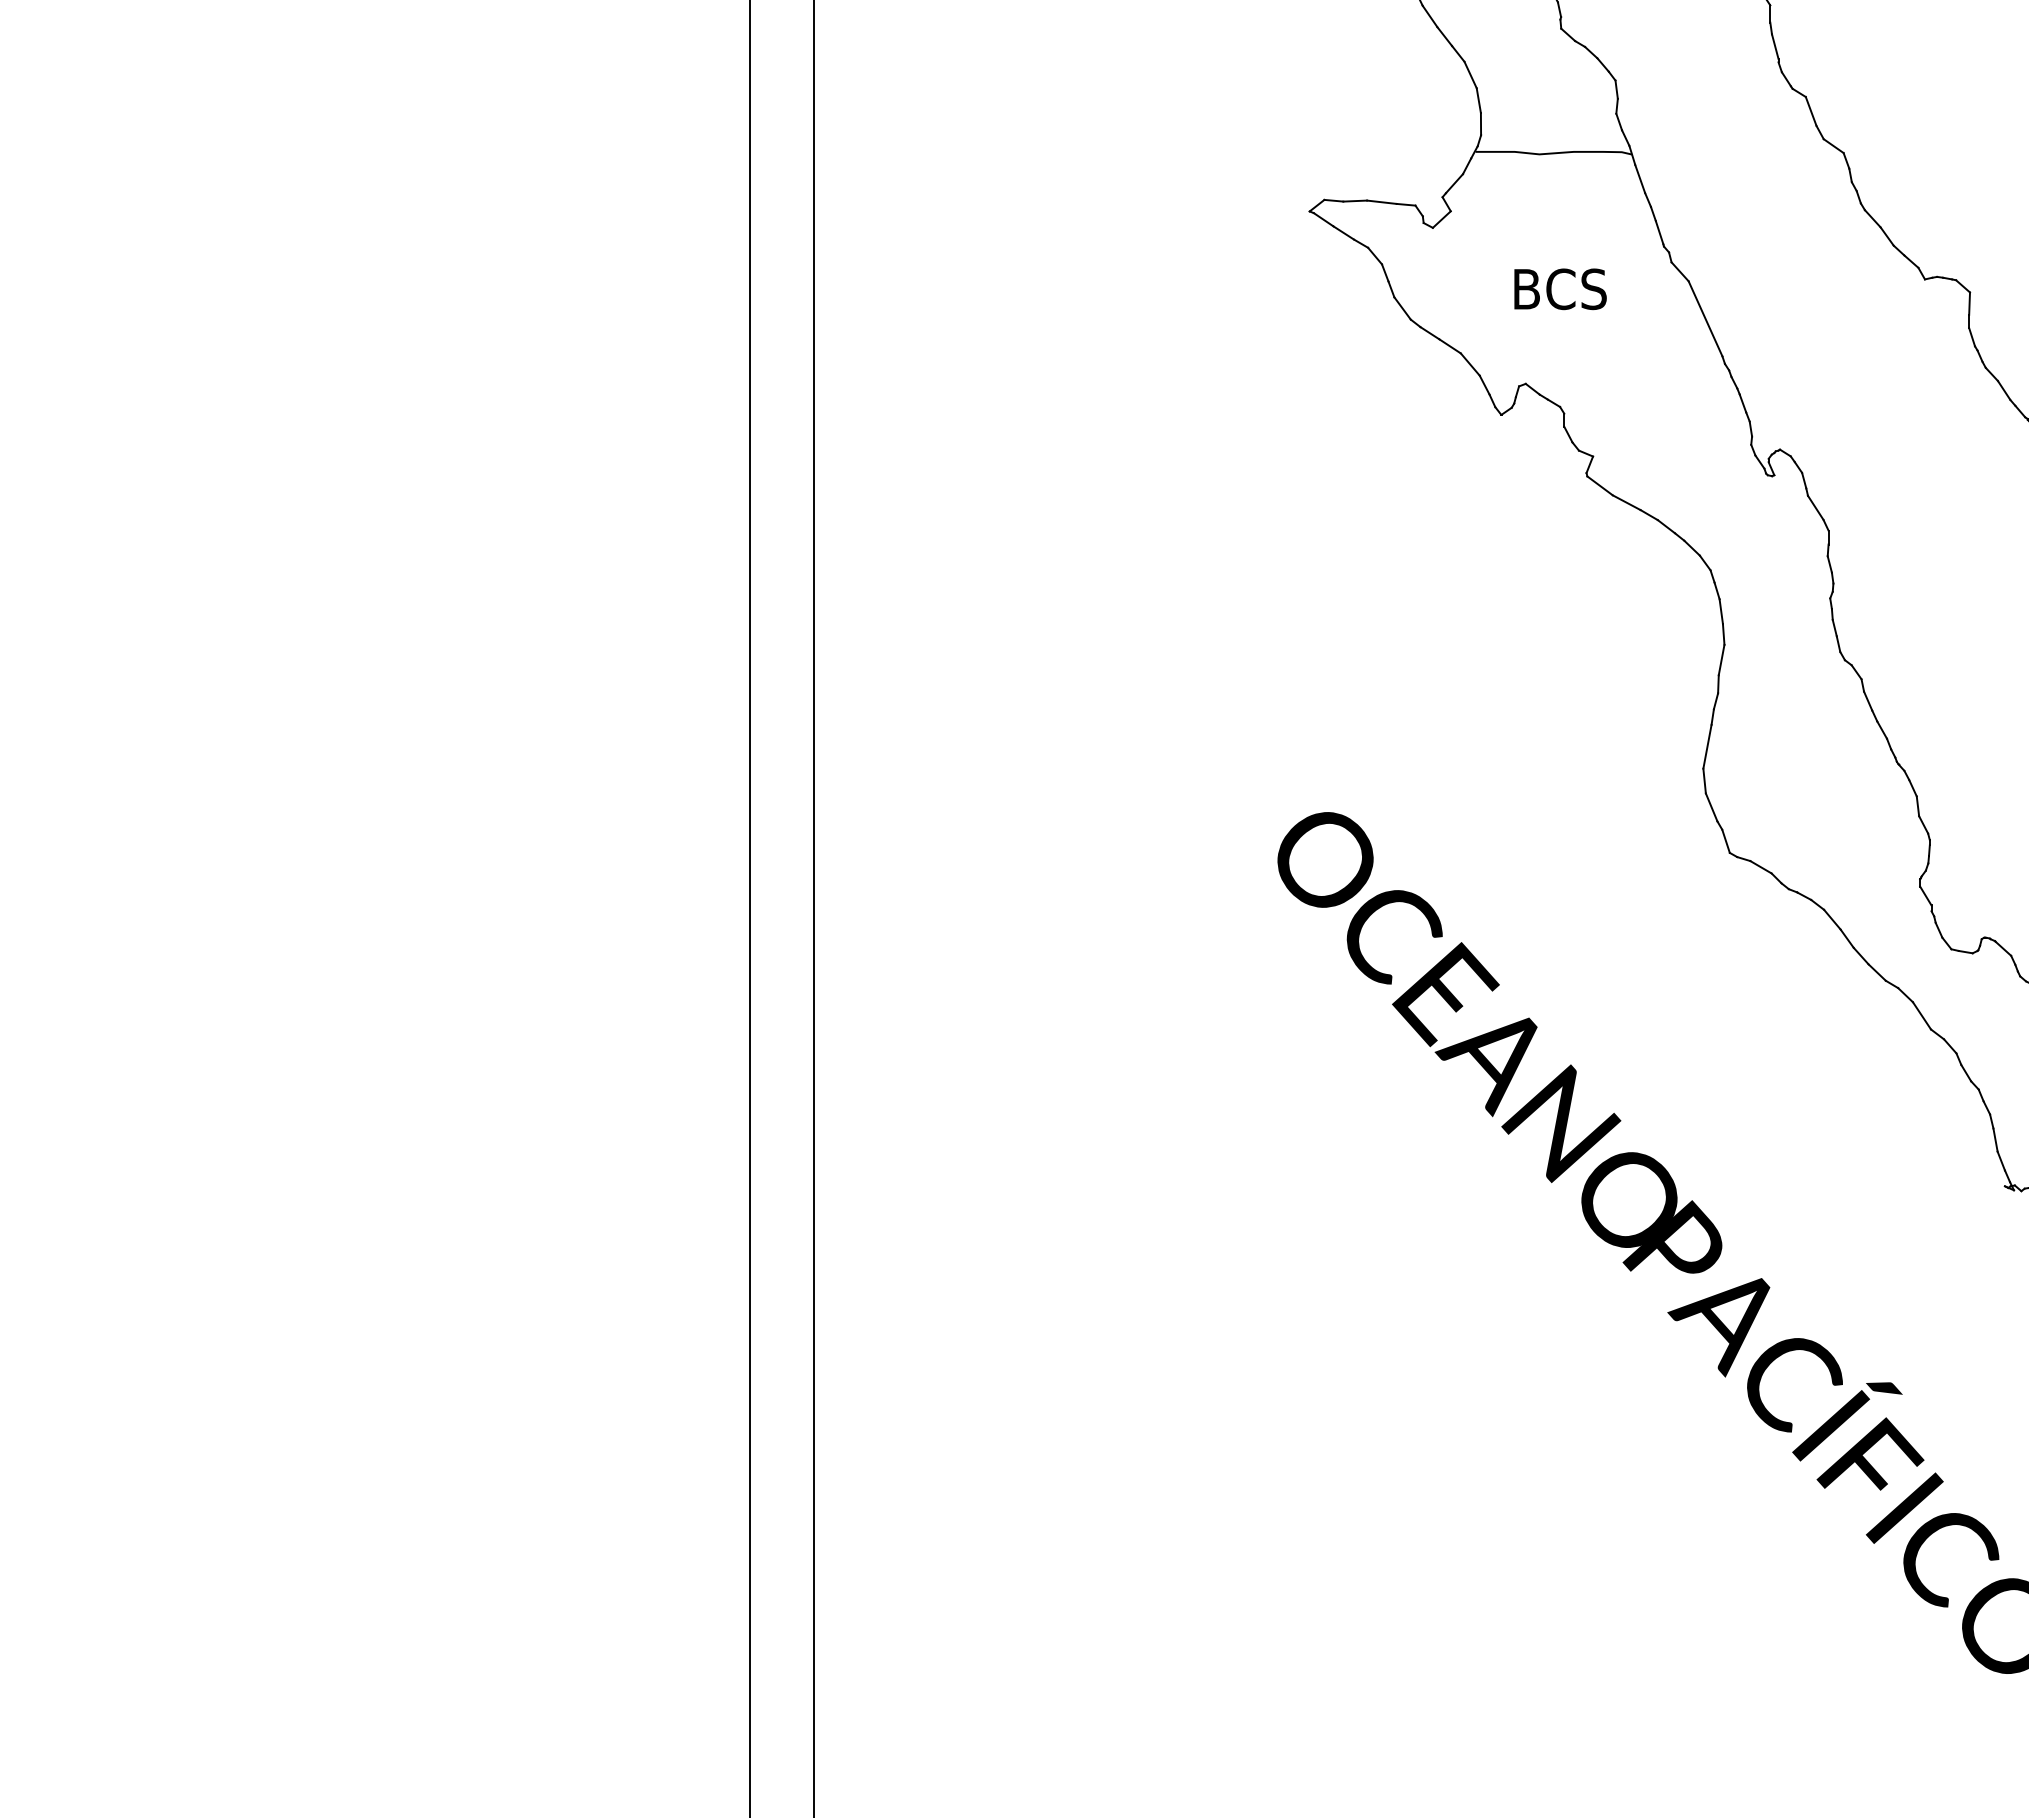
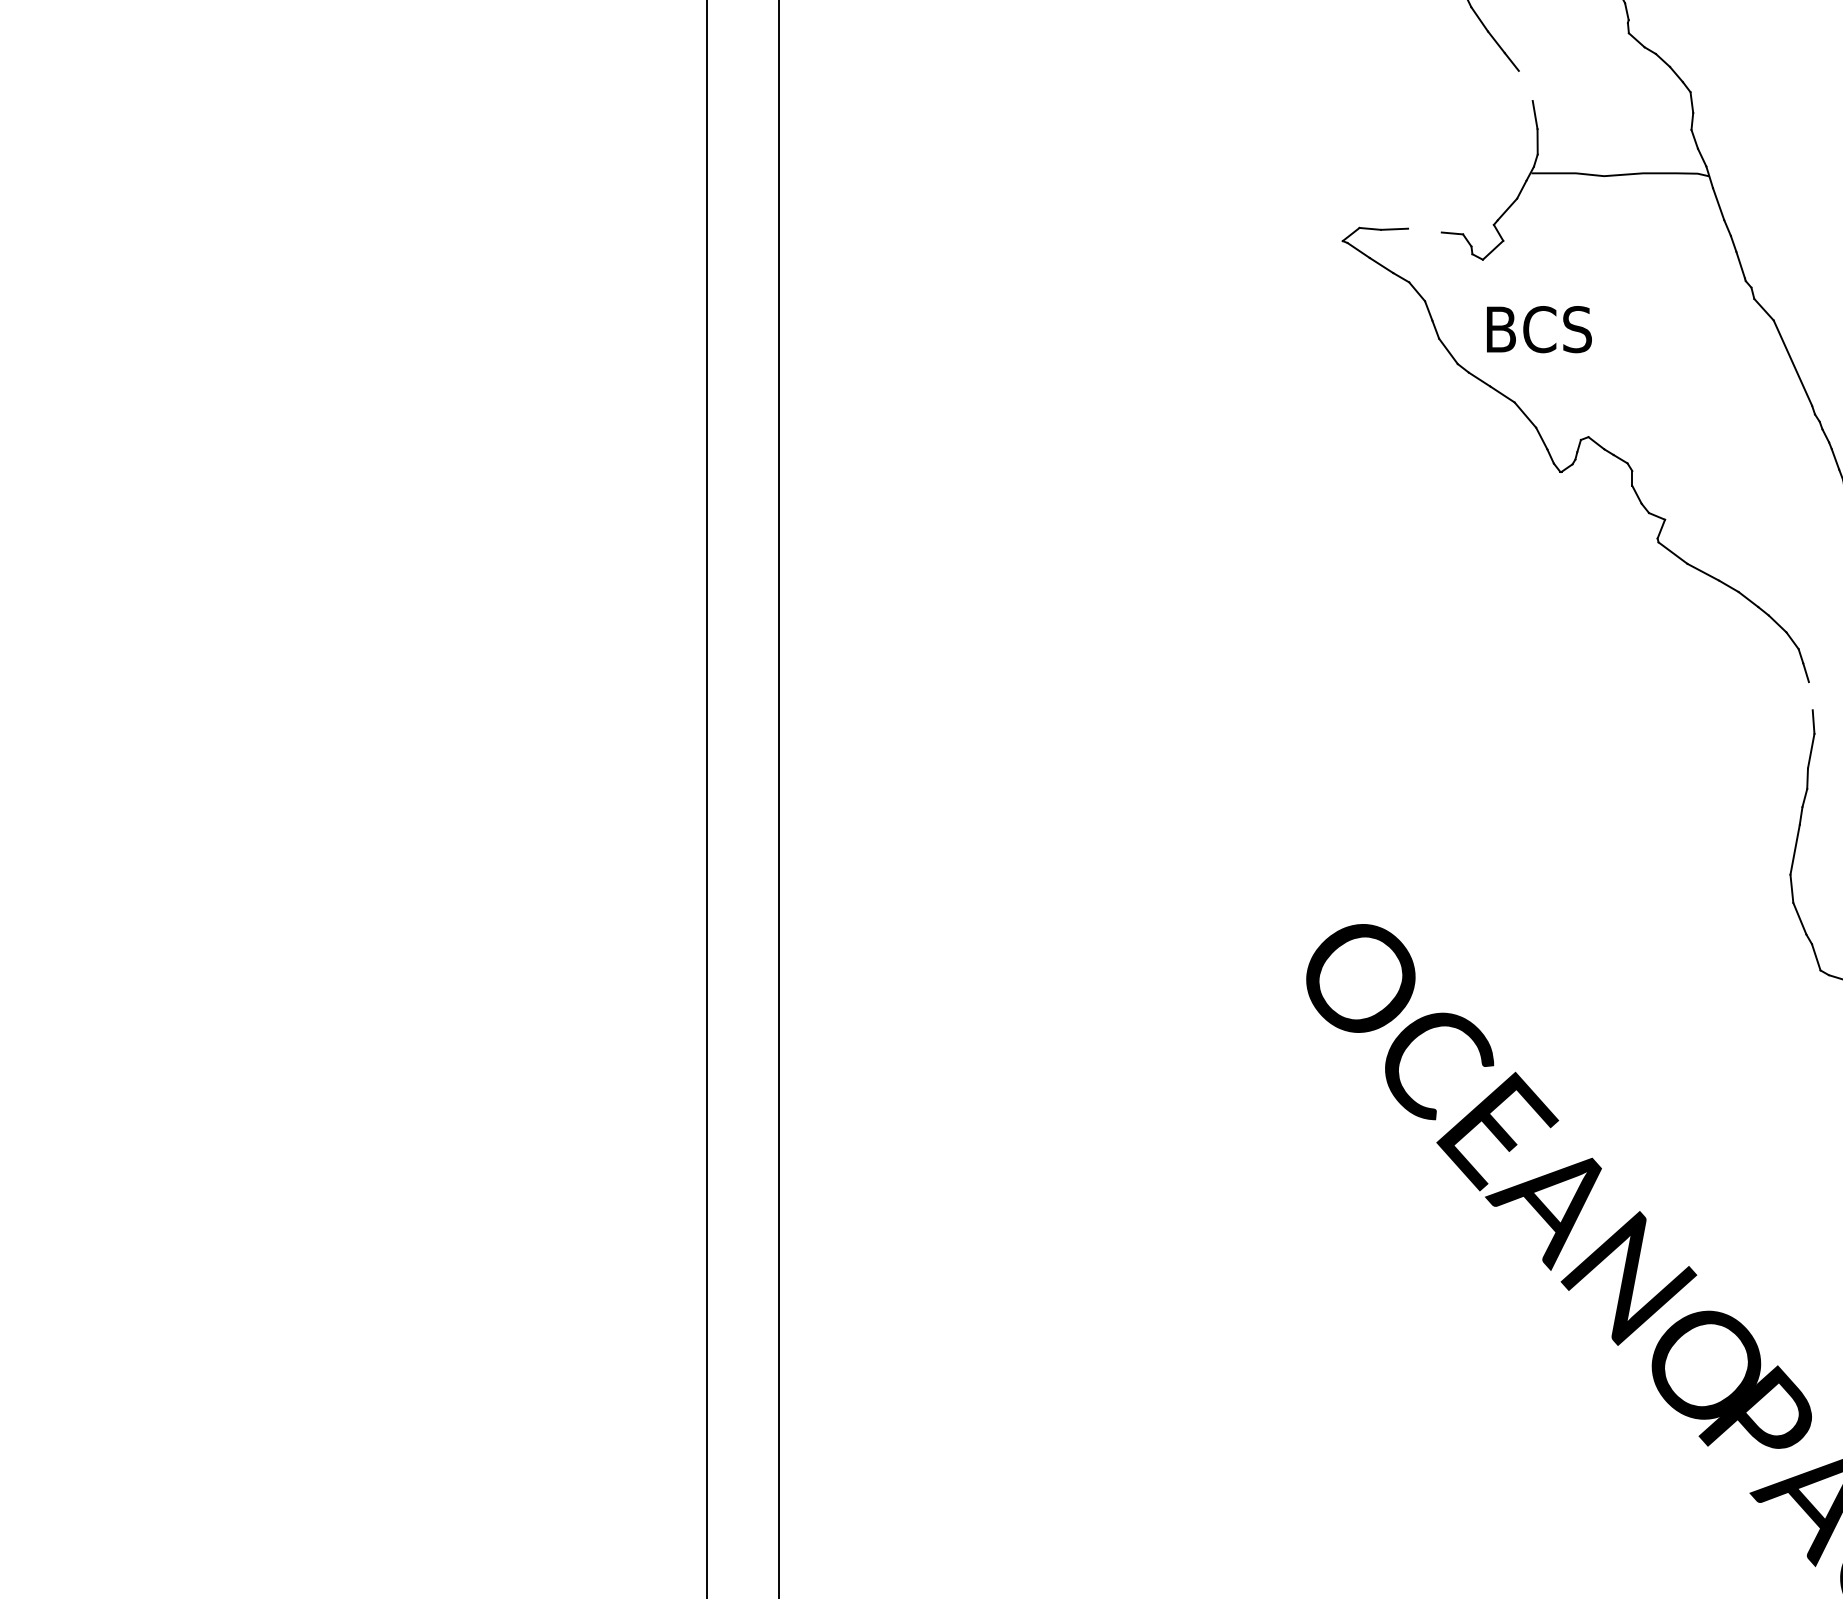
line: (1470, 74) -> (1525, 85), removed
line: (1381, 201) -> (1424, 229), removed
text: (1560, 289) -> (1539, 329), moved
line: (1720, 611) -> (1809, 695), removed

